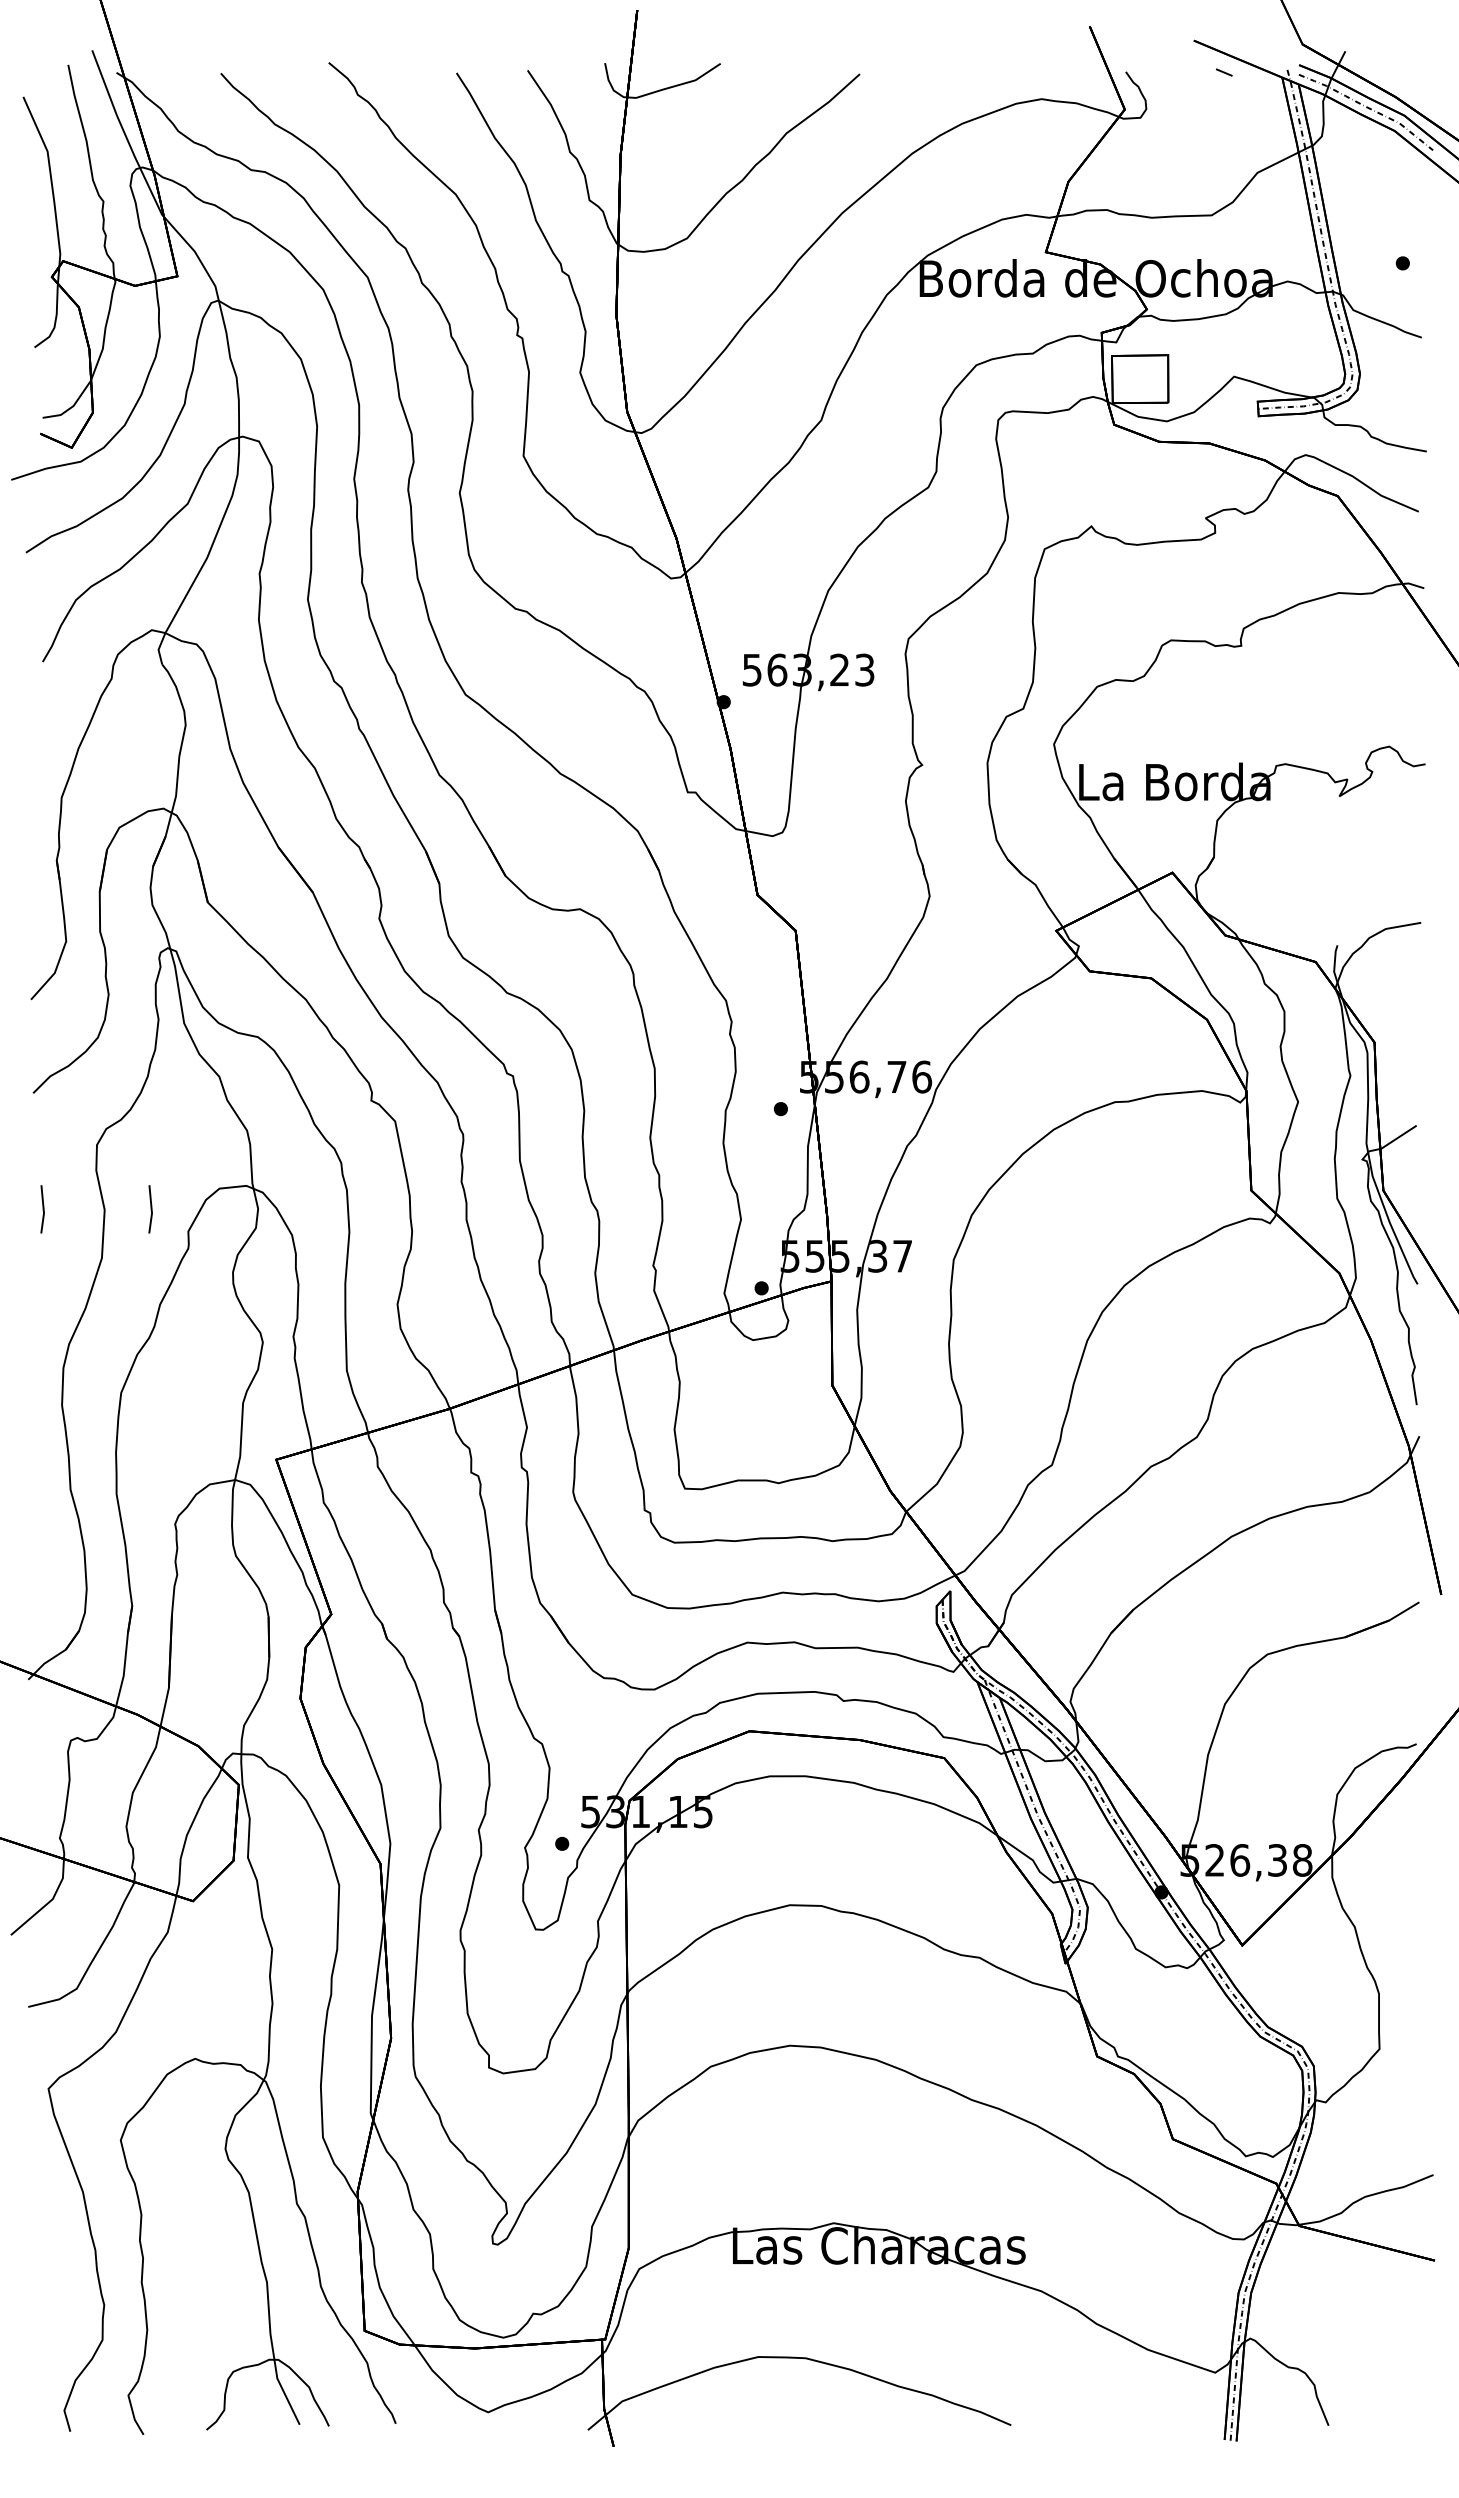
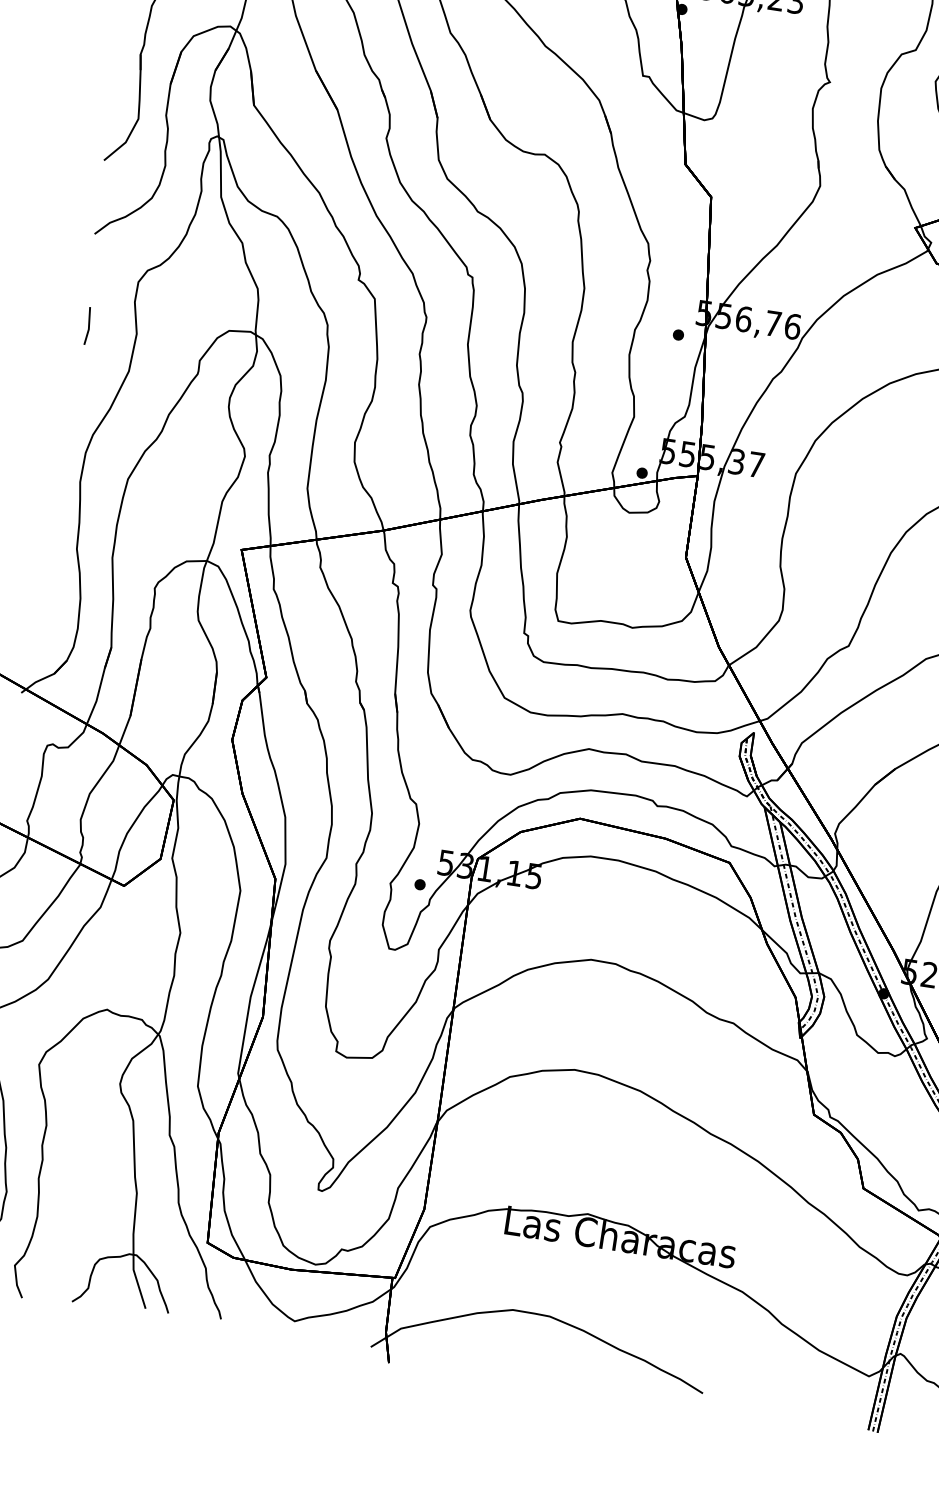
line: (150, 1209) -> (172, 339), removed

